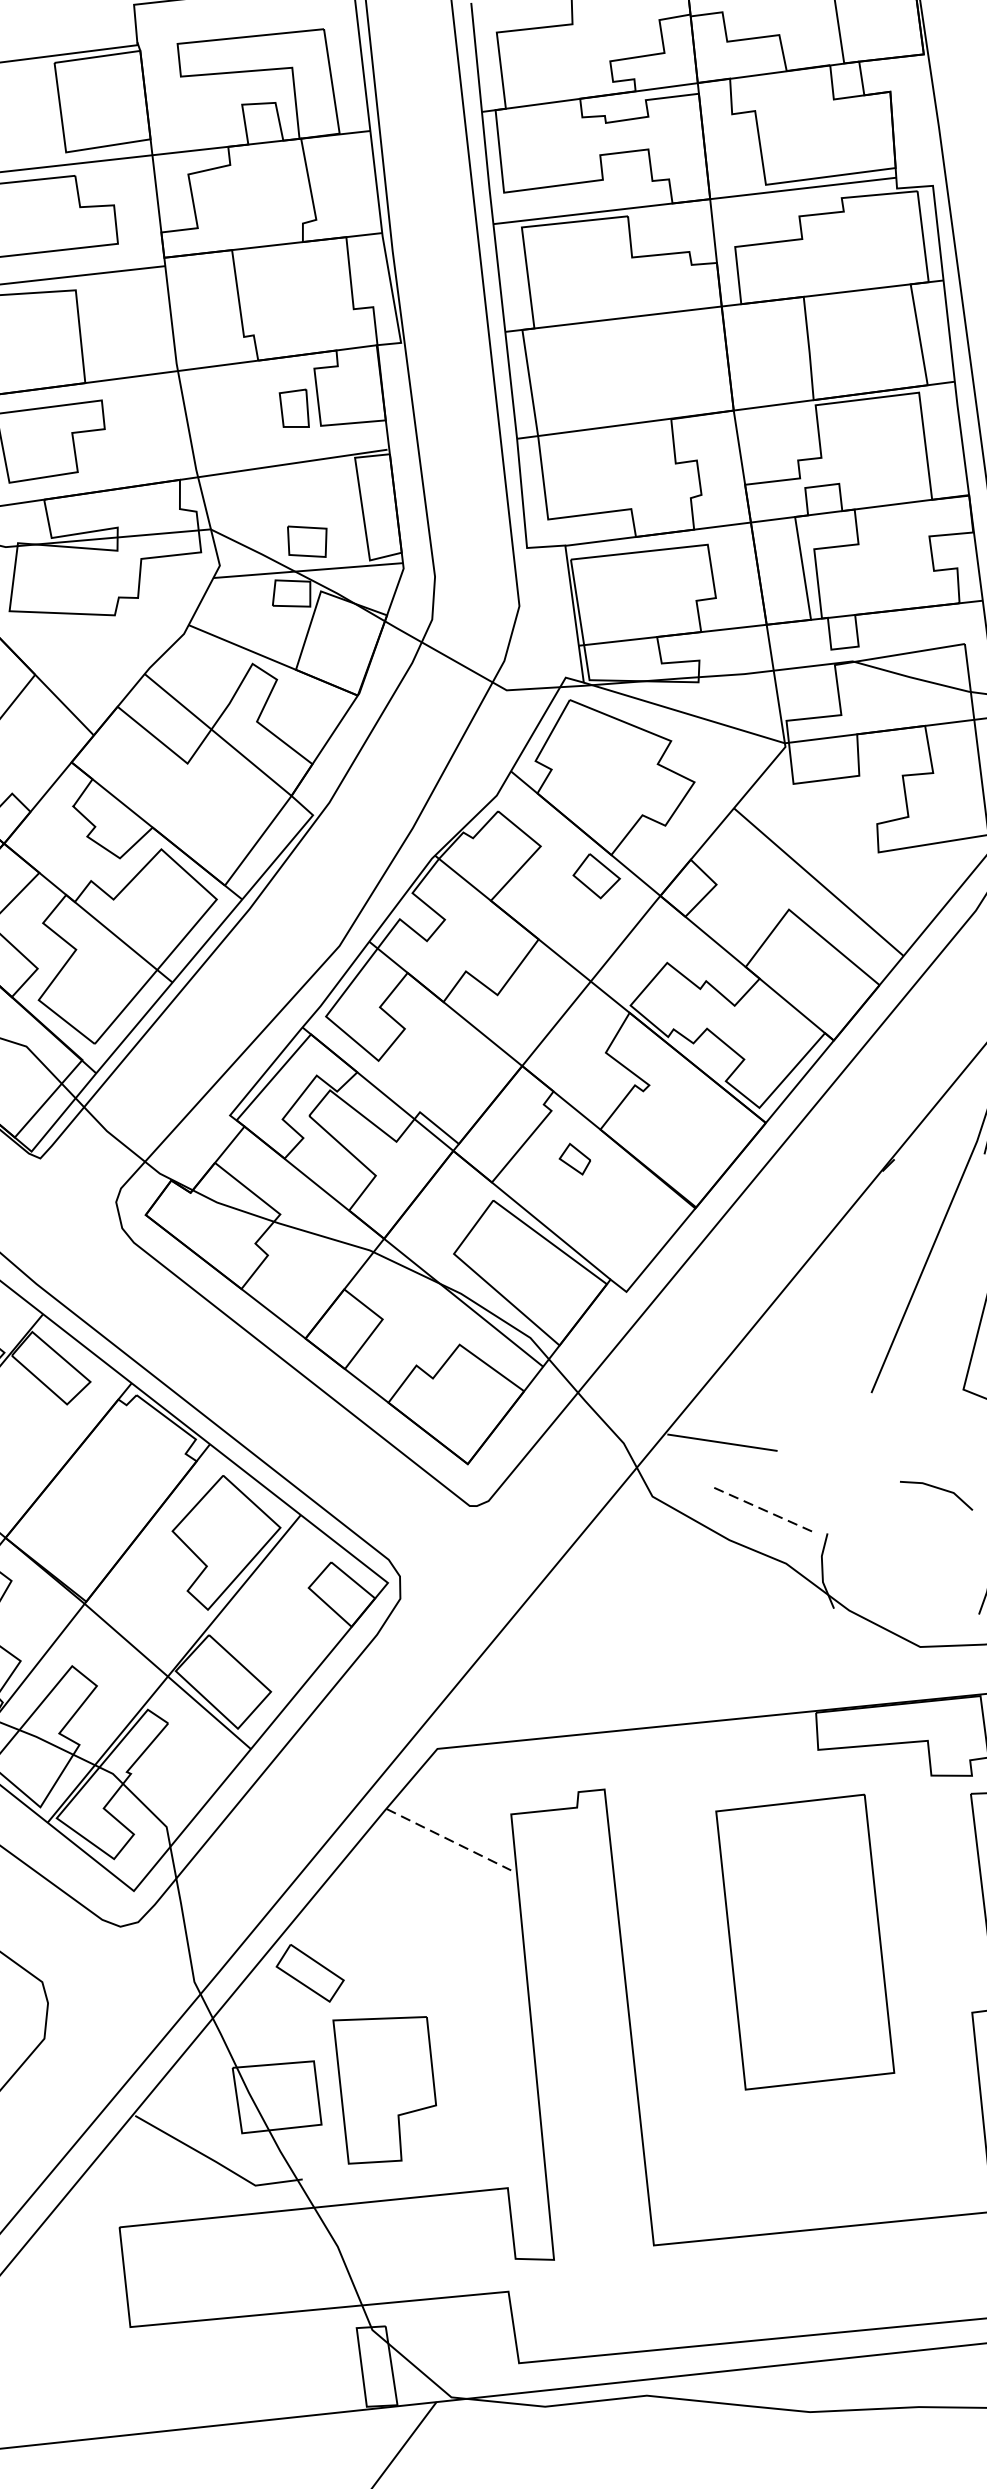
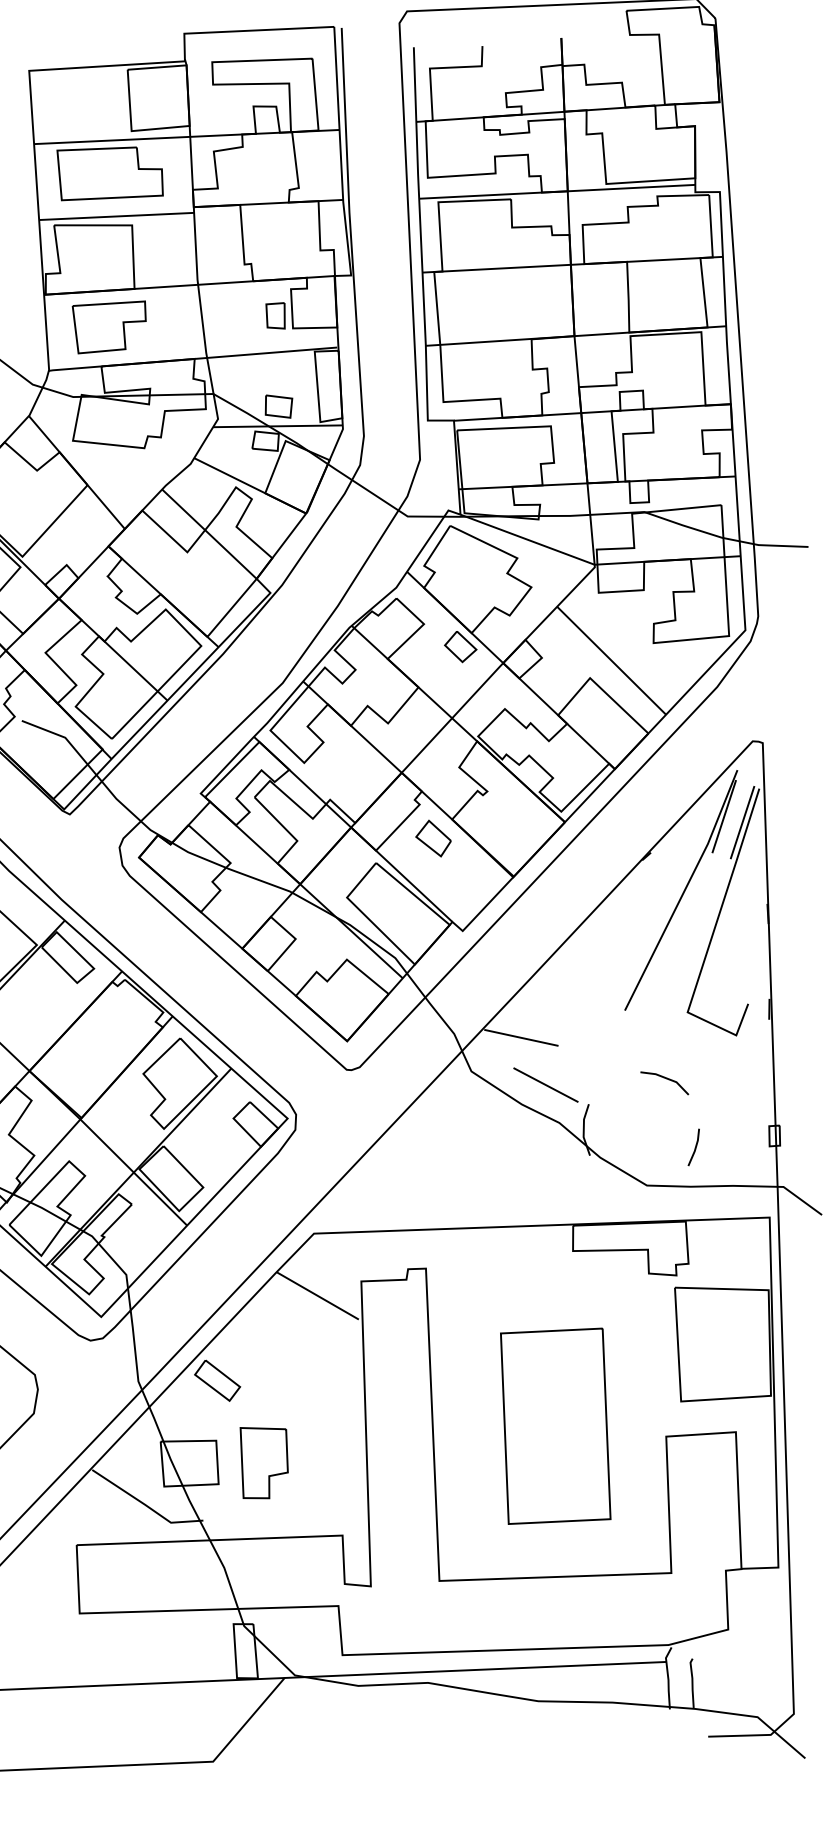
part: (574, 1159) -> (433, 838), size x1.67
line: (762, 1510) -> (545, 1085), dashed -> solid
line: (449, 1840) -> (318, 1296), dashed -> solid
part: (804, 1941) -> (555, 1425), moved
part: (385, 2090) -> (263, 1463), size x0.71

